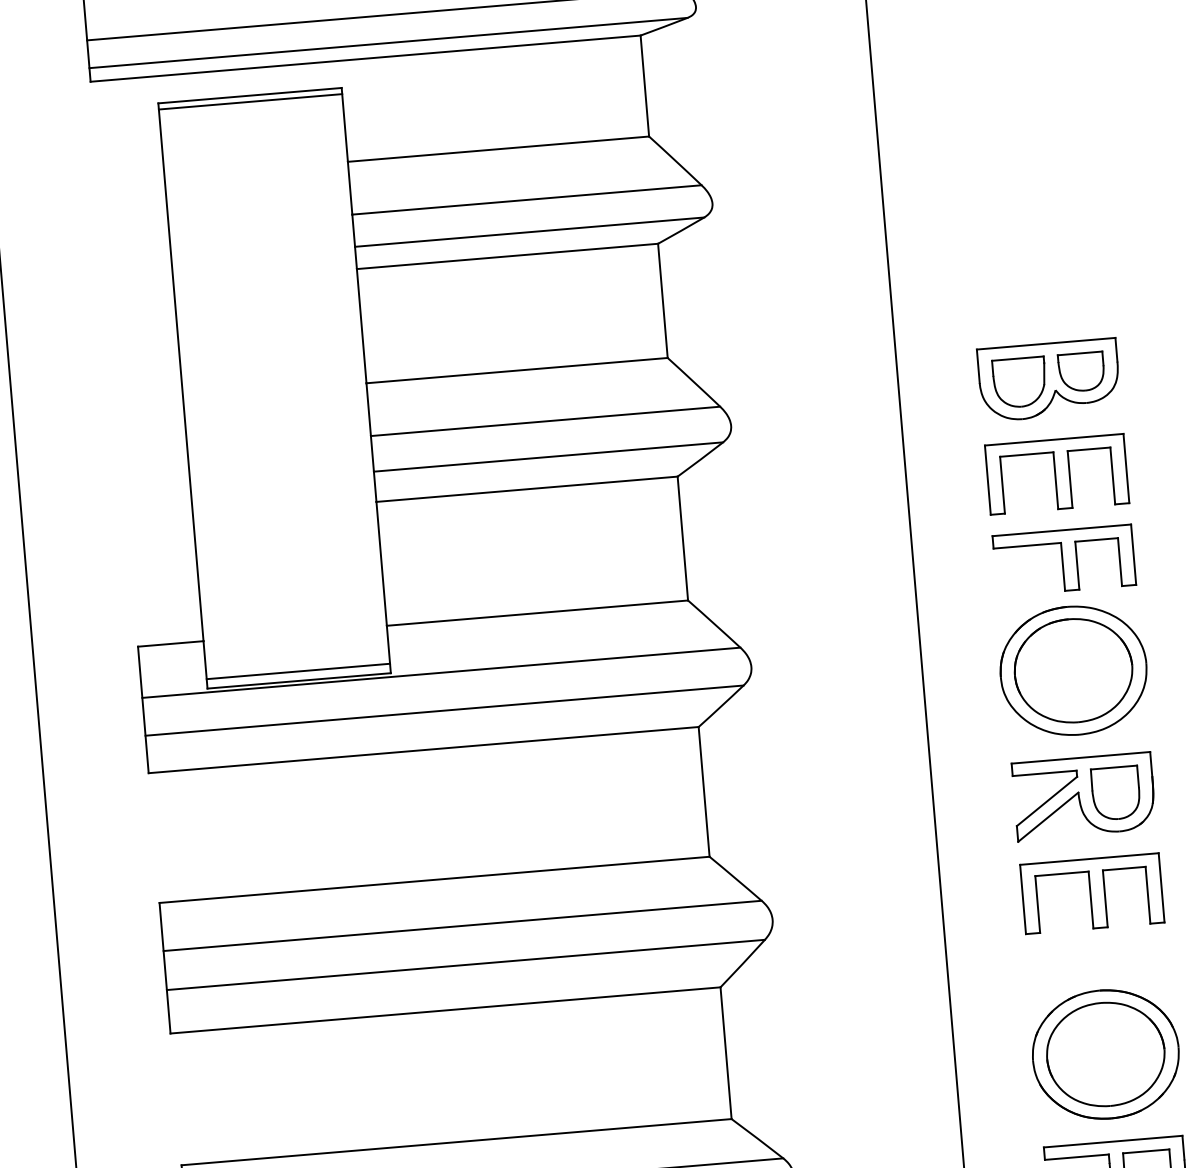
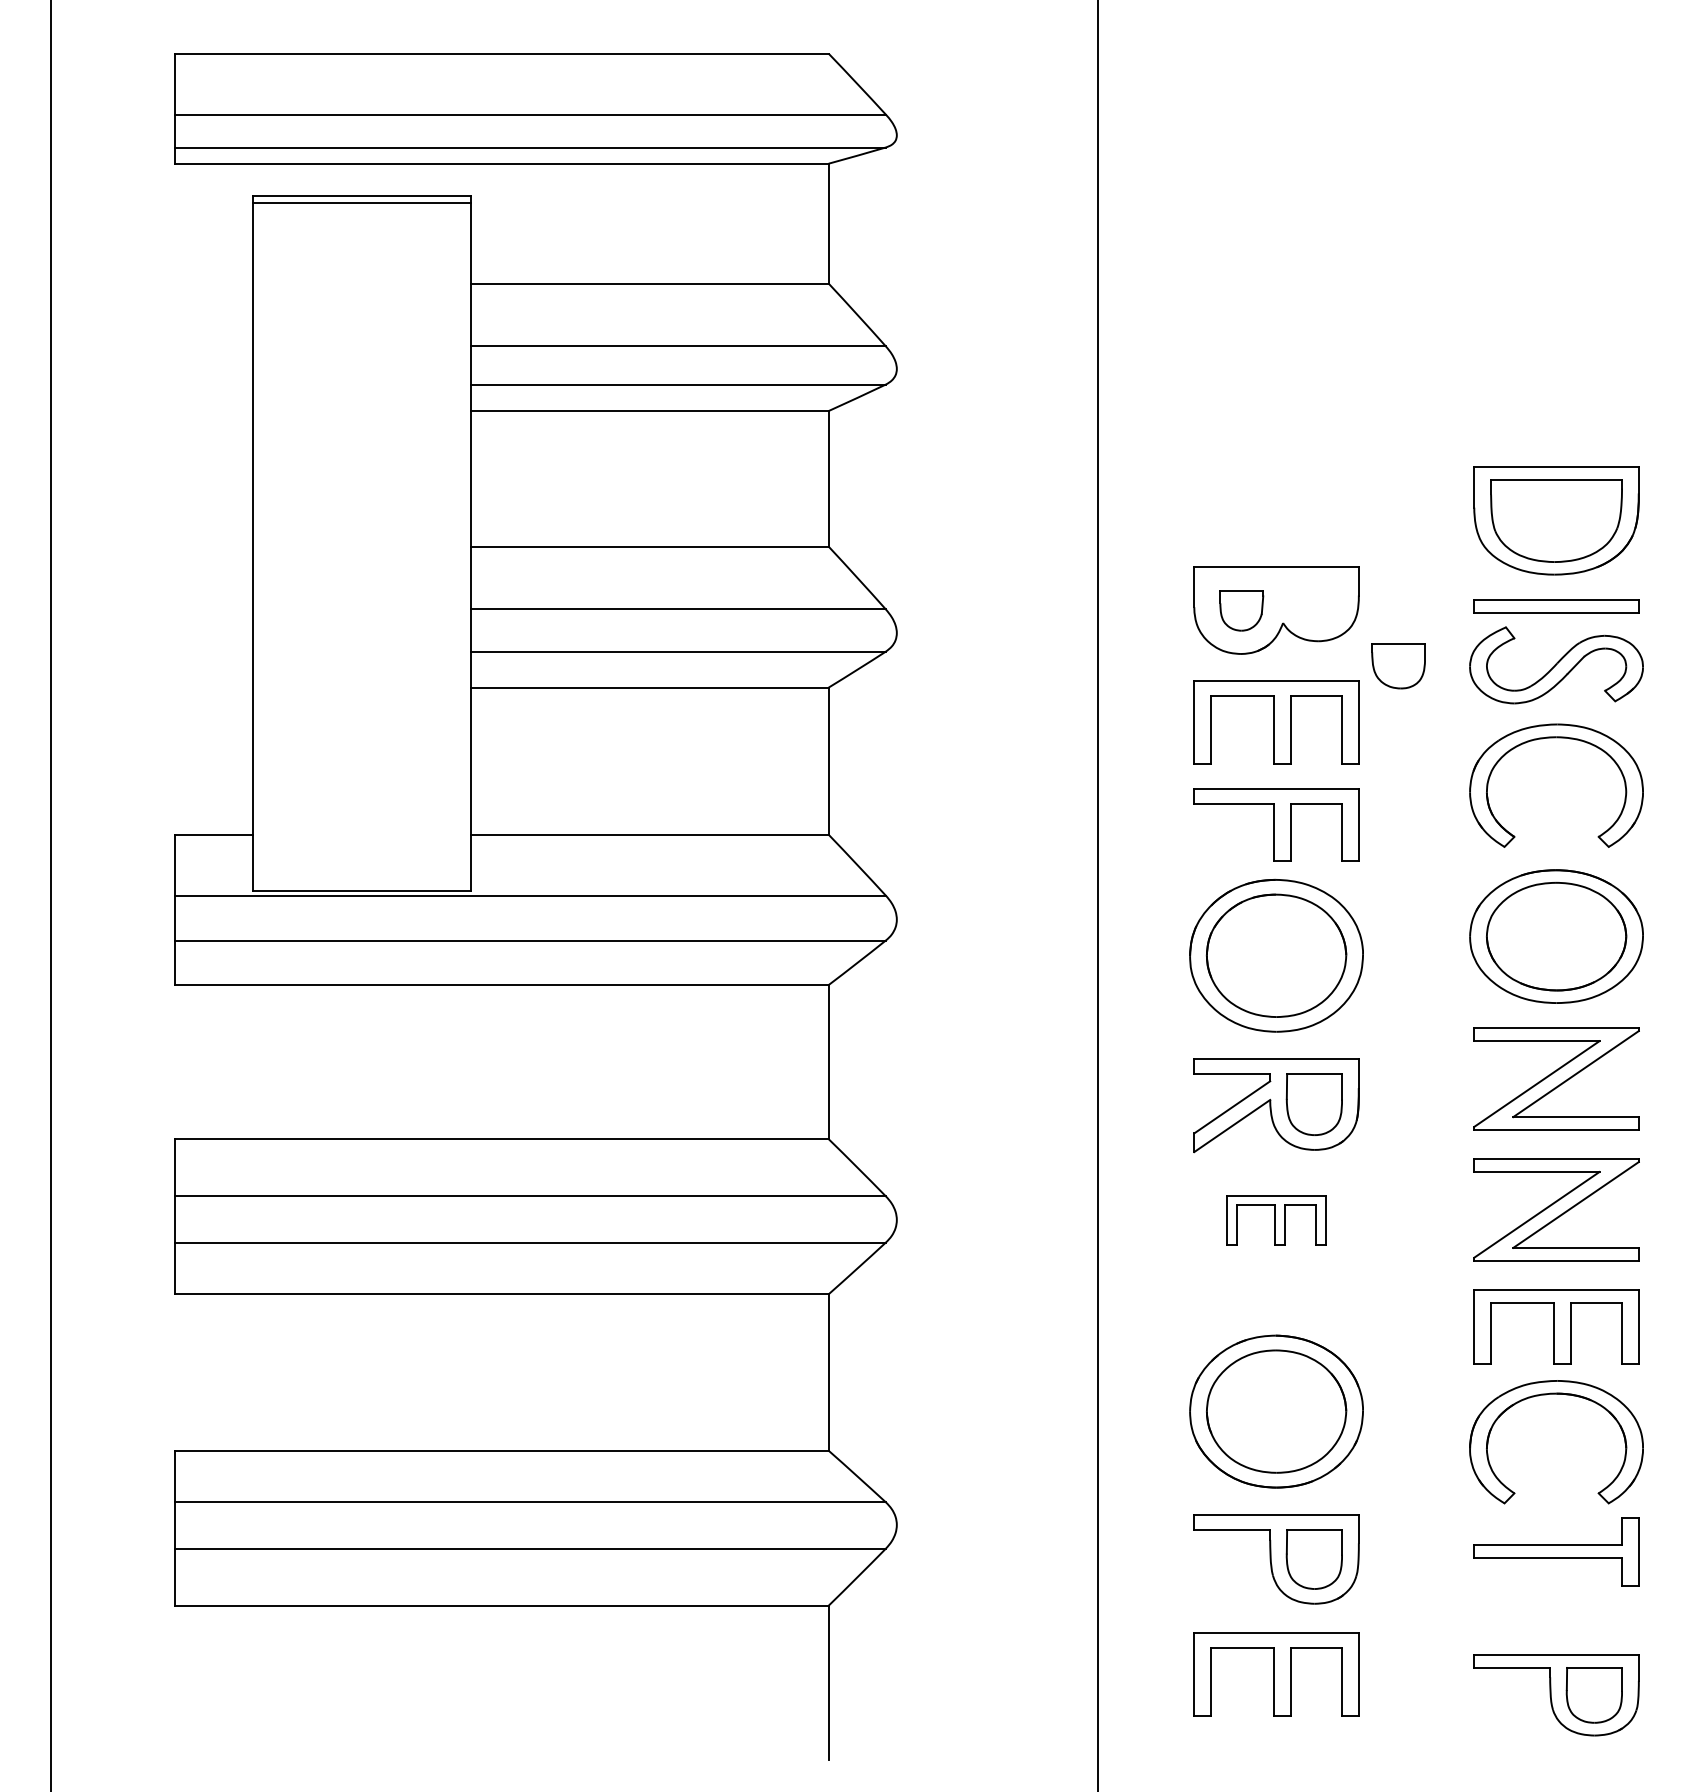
part: (1081, 372) -> (1398, 666), moved
part: (1019, 382) -> (1241, 610), size x0.7
line: (297, 671) -> (361, 879), removed
part: (1092, 893) -> (1276, 1220), size x0.6

